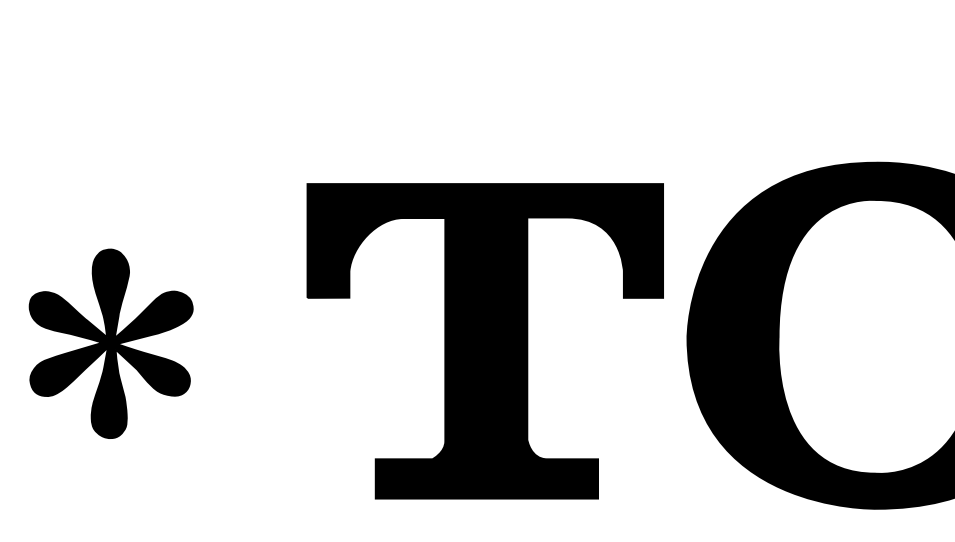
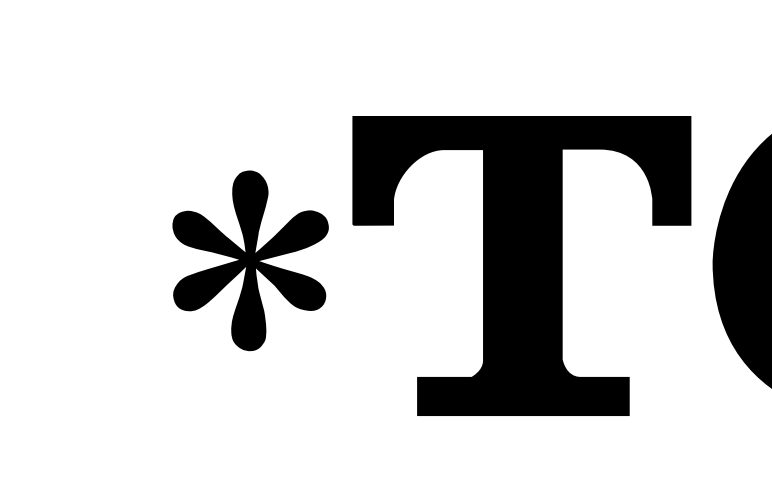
part: (110, 343) -> (249, 260), moved

